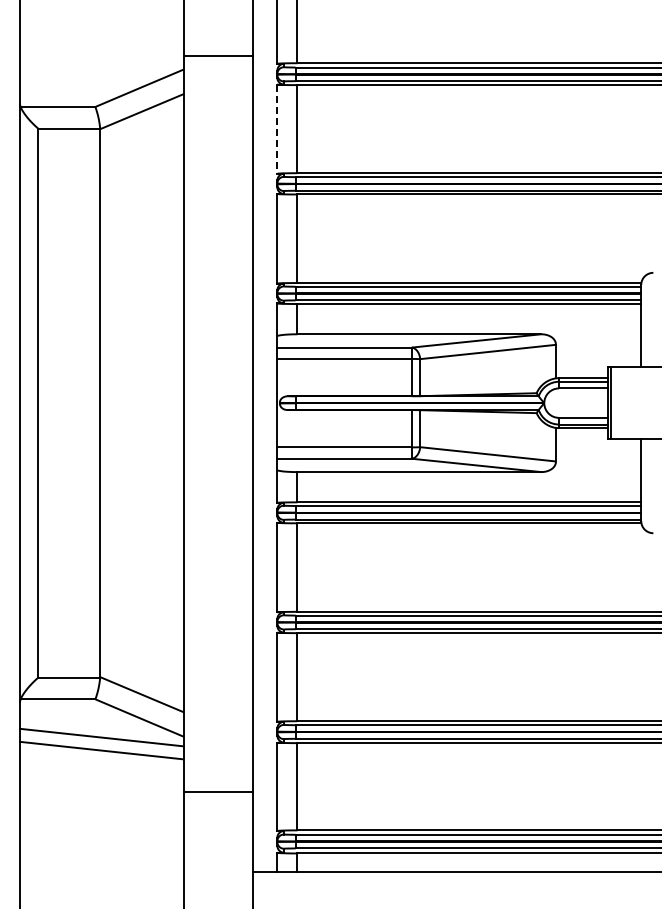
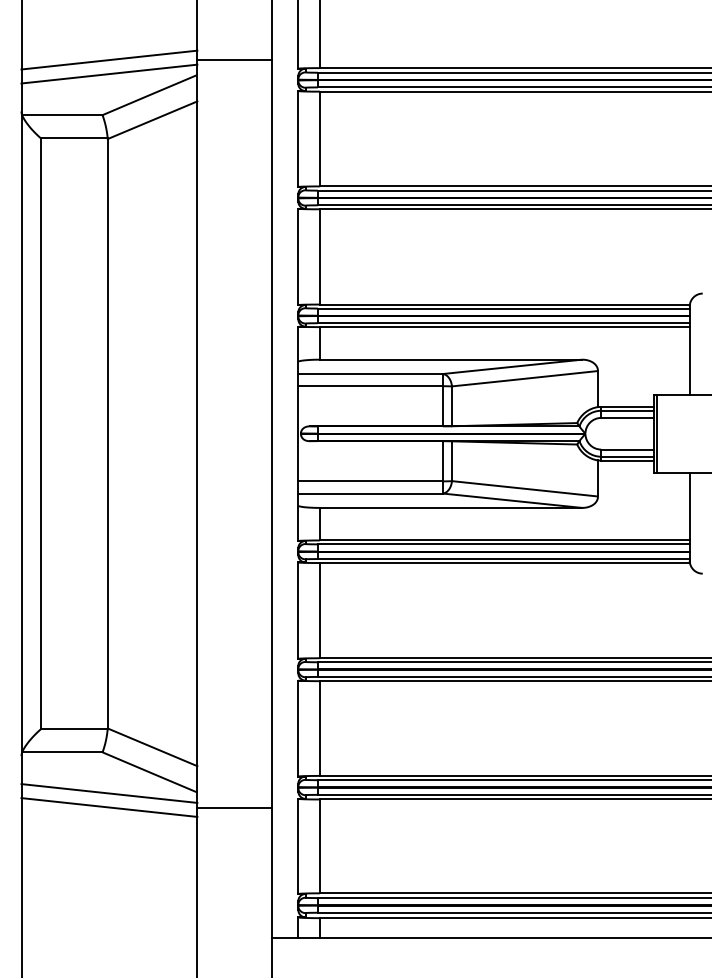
line: (101, 55) -> (109, 59), added
line: (101, 68) -> (109, 73), added
line: (277, 129) -> (298, 139), dashed -> solid
line: (218, 791) -> (234, 807), moved

